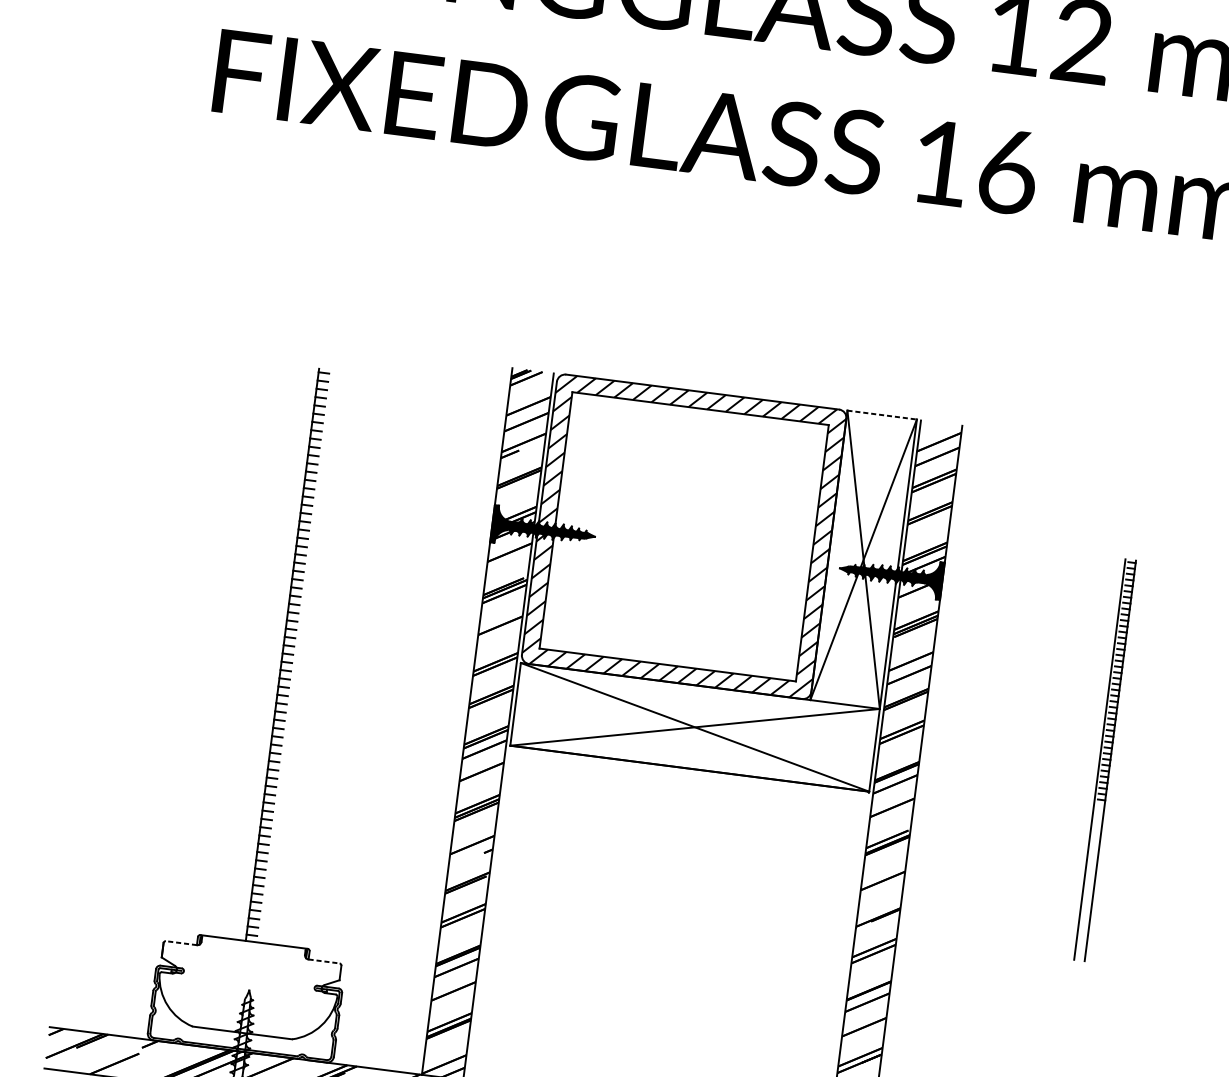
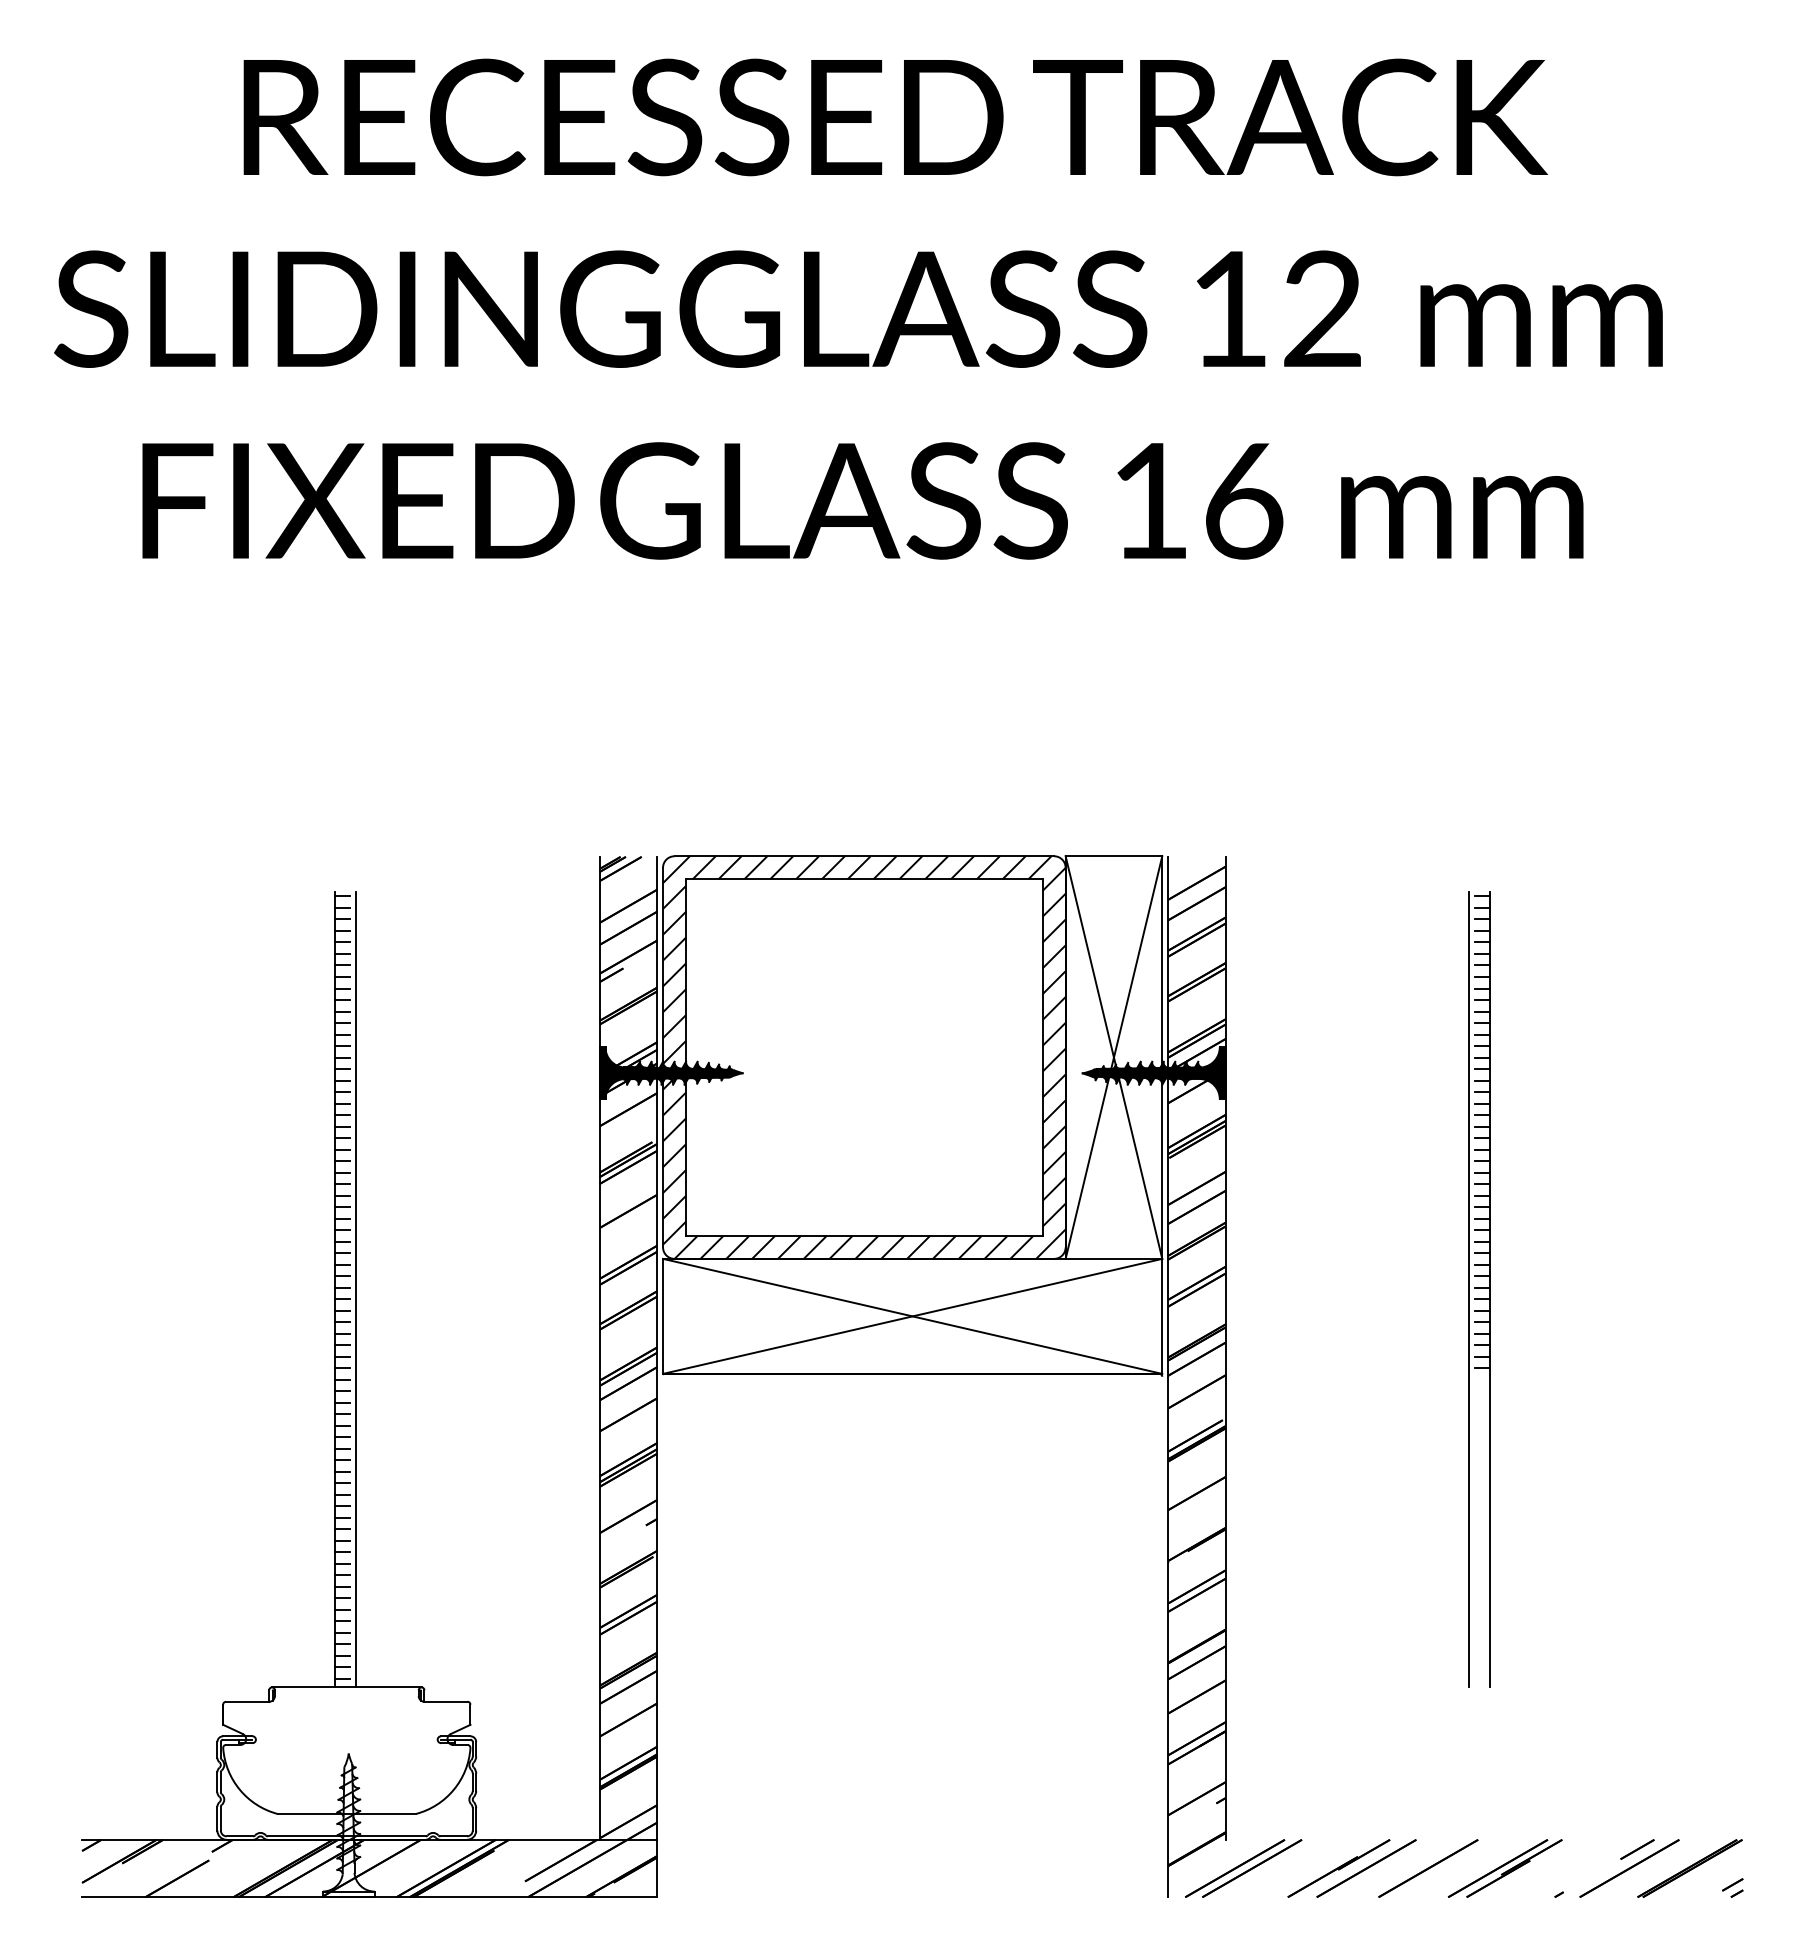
line: (882, 415) -> (1114, 856), dashed -> solid
line: (297, 656) -> (356, 1289), added
part: (1105, 760) -> (1479, 1289), size x1.43
line: (181, 942) -> (247, 1701), dashed -> solid
line: (324, 961) -> (446, 1701), dashed -> solid

